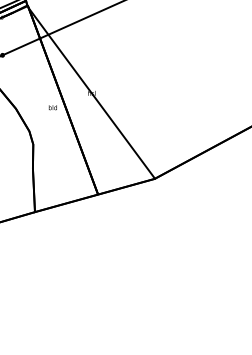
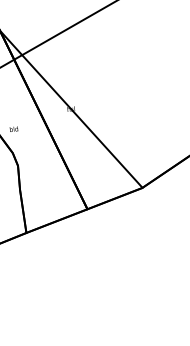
text: (52, 107) -> (13, 129), moved

